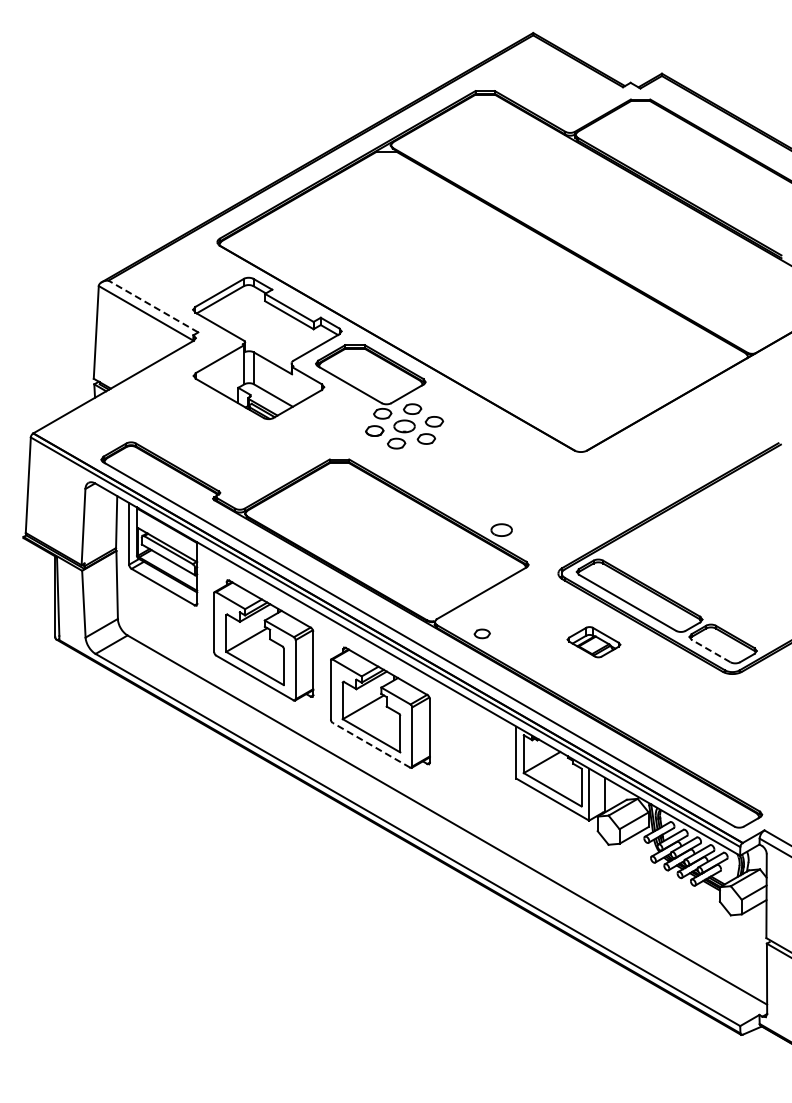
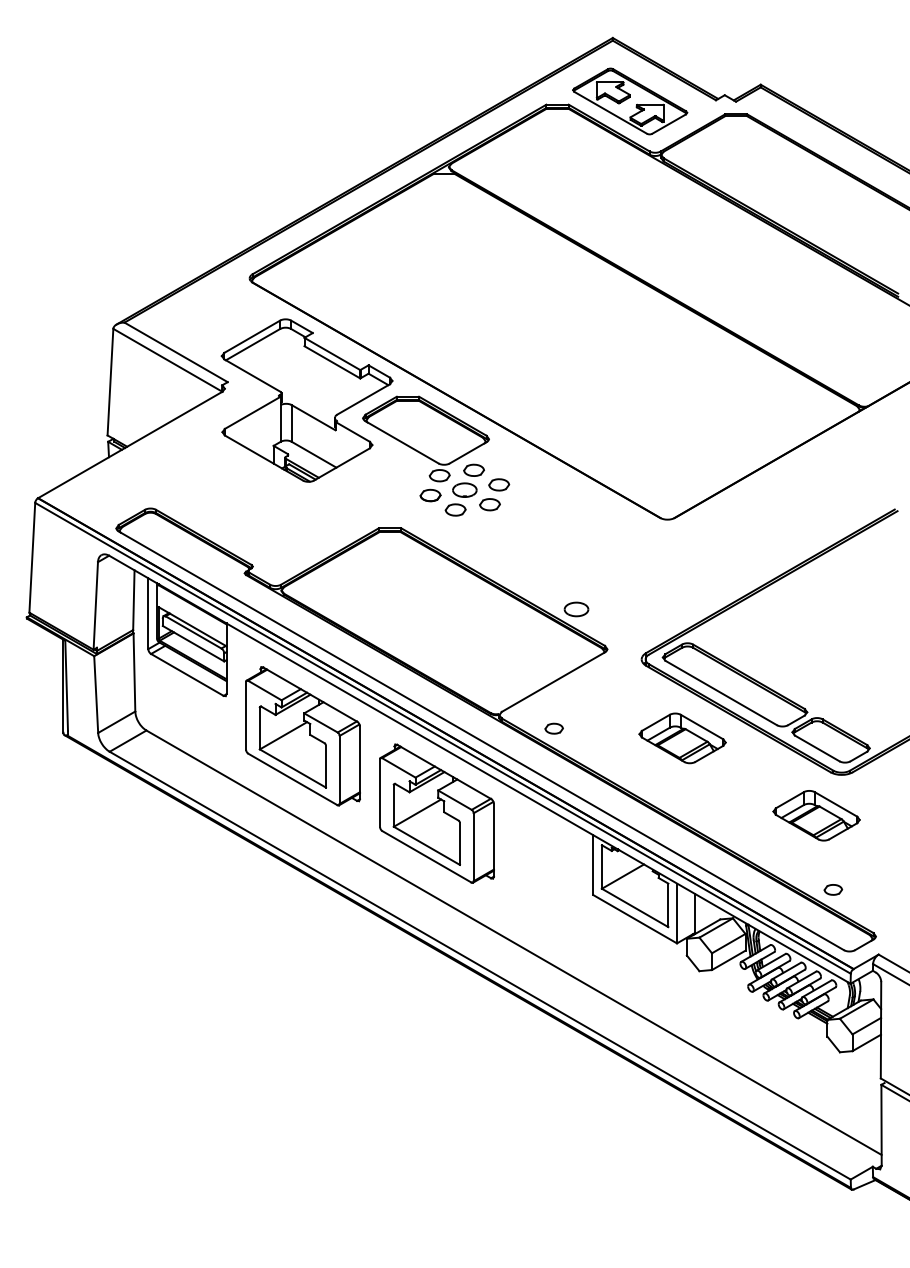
part: (547, 87) -> (629, 100), added
line: (153, 306) -> (176, 352), dashed -> solid
part: (593, 641) -> (682, 737), size x1.43
line: (710, 650) -> (816, 747), dashed -> solid
part: (710, 709) -> (816, 815), added
line: (371, 745) -> (426, 857), dashed -> solid
part: (724, 773) -> (832, 889), added

